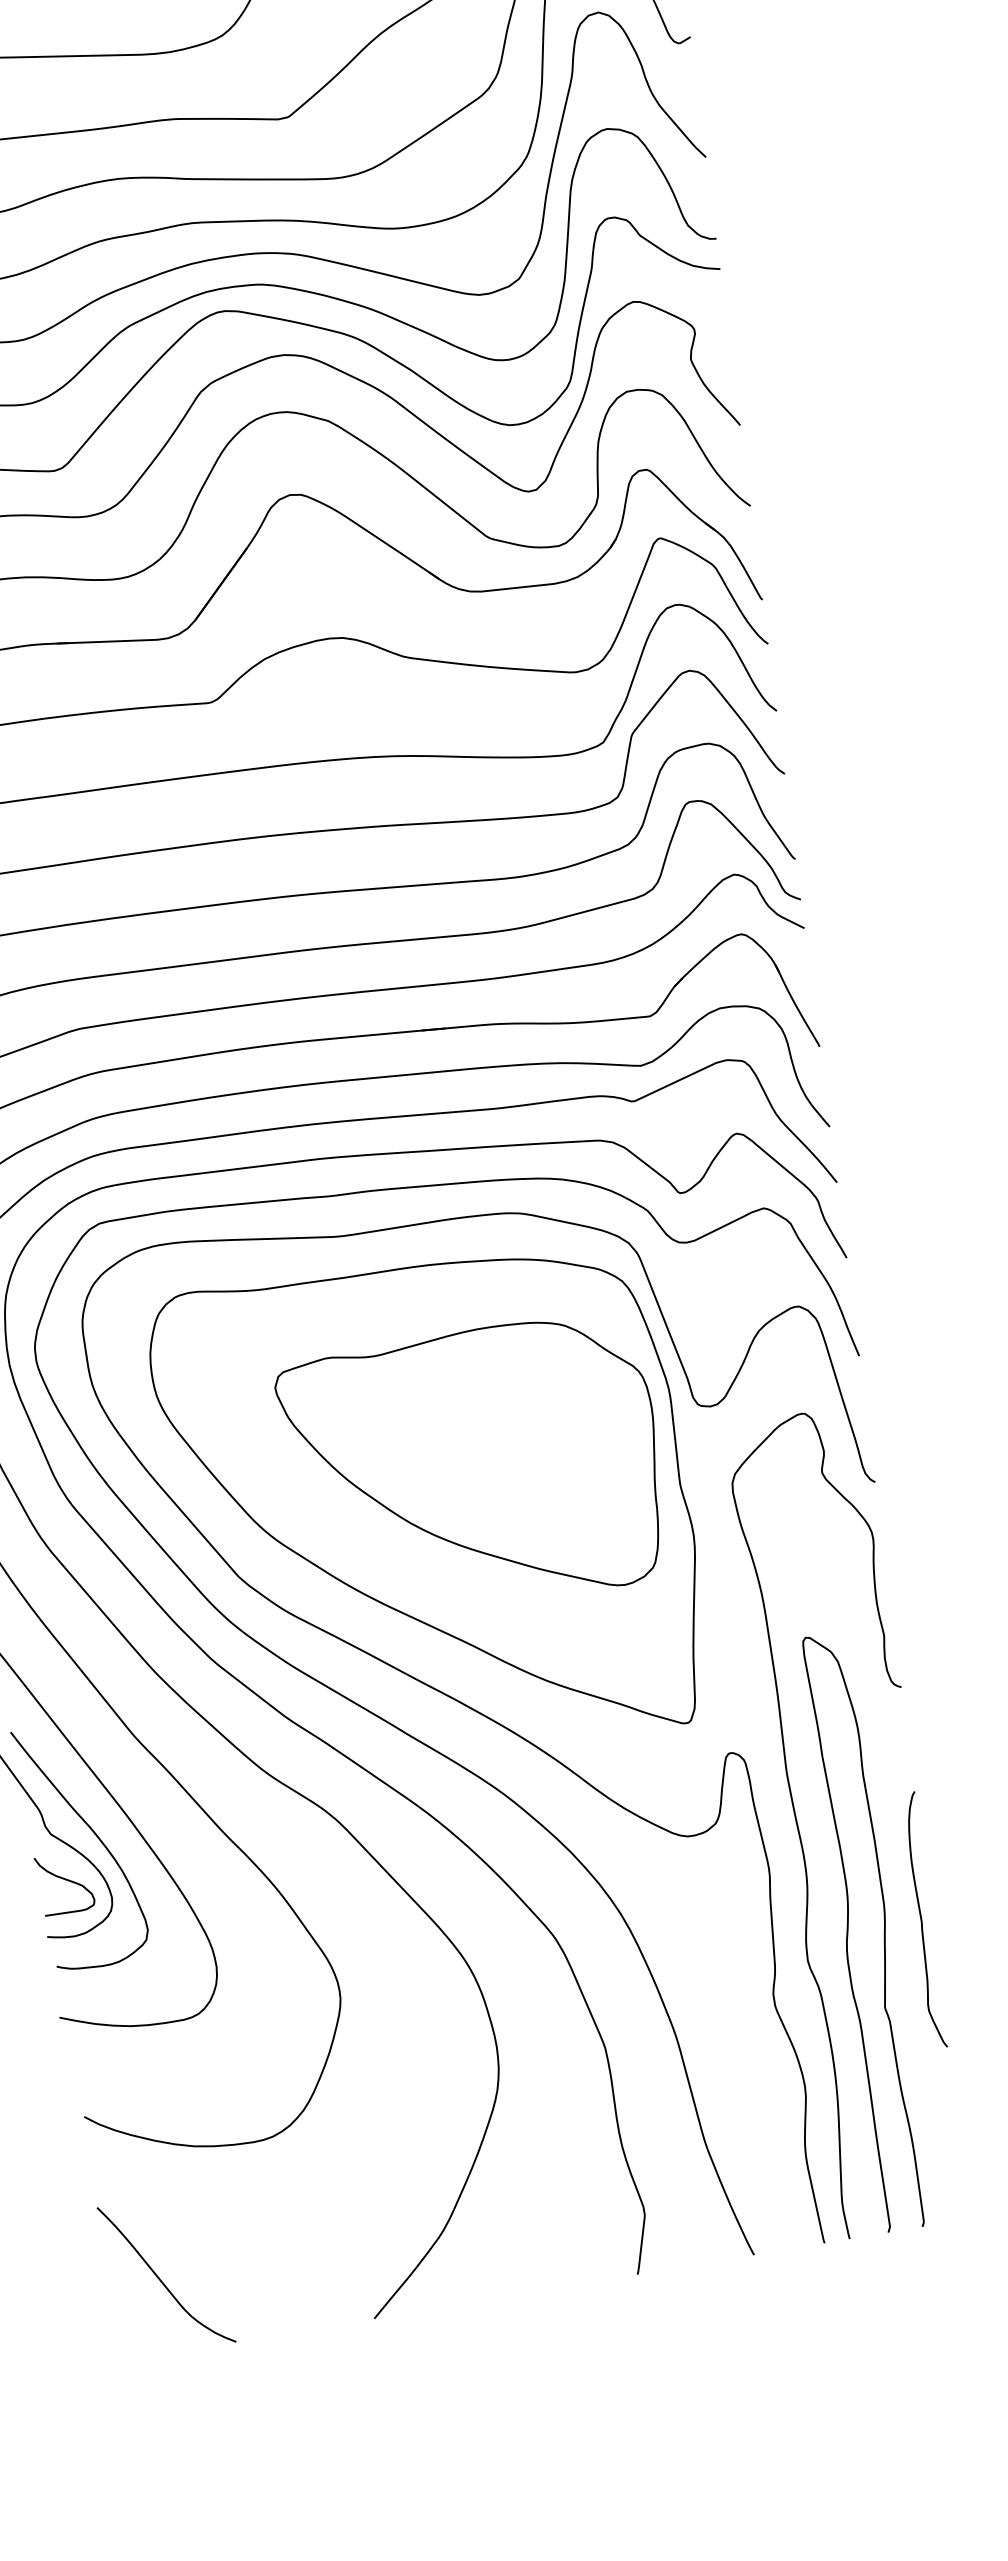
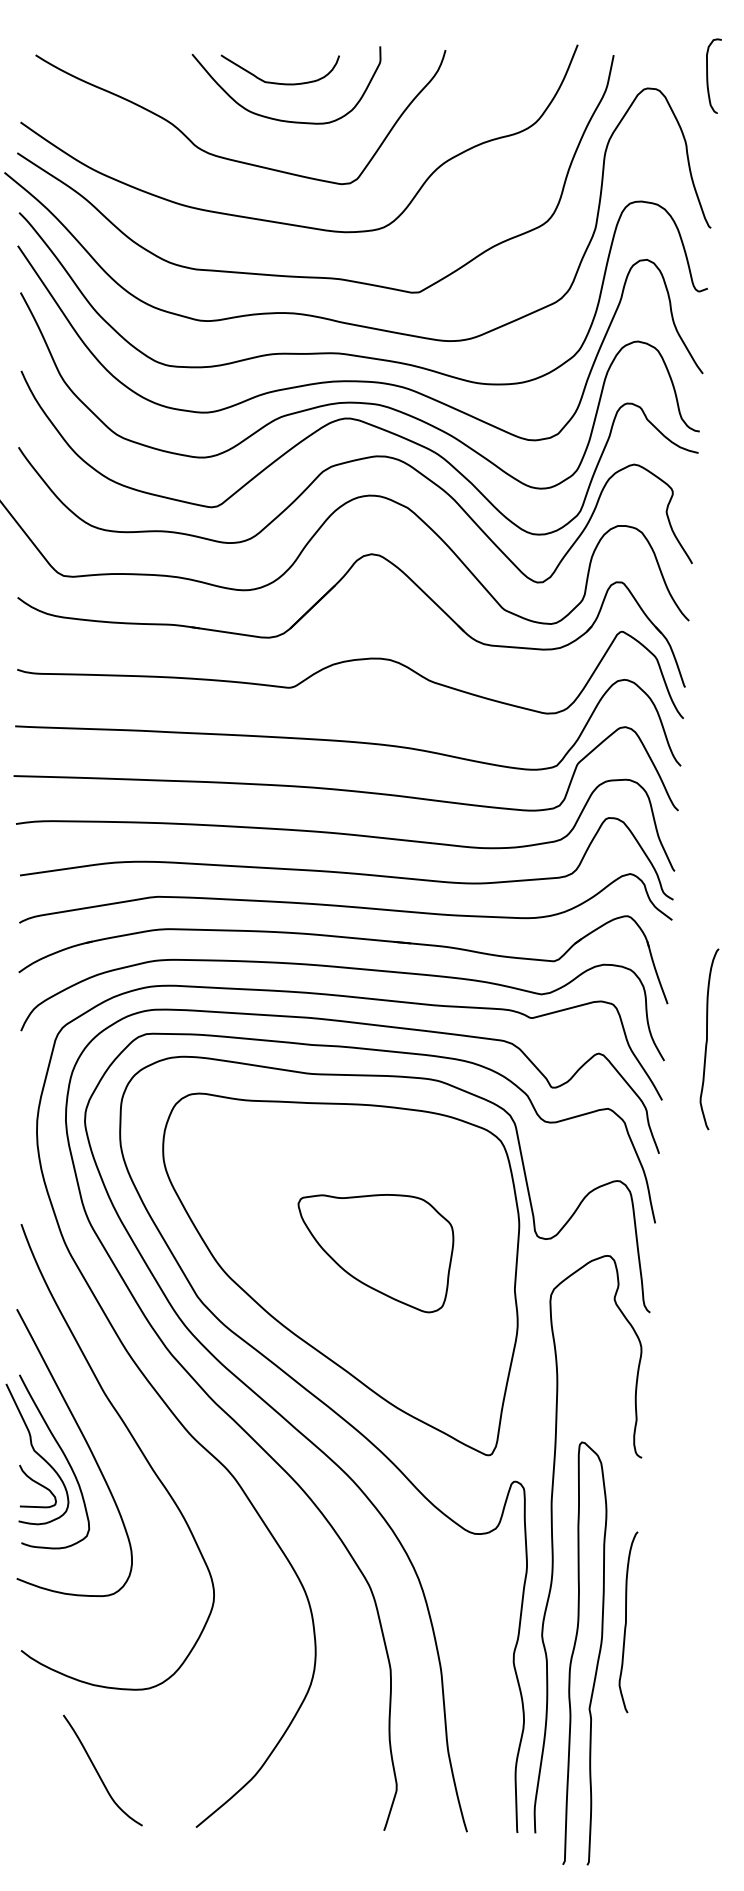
curve: (884, 1085) -> (707, 1039), added
part: (476, 1470) -> (375, 1253), size x0.6
curve: (849, 1931) -> (574, 1651), moved
curve: (160, 2278) -> (98, 1772), moved

